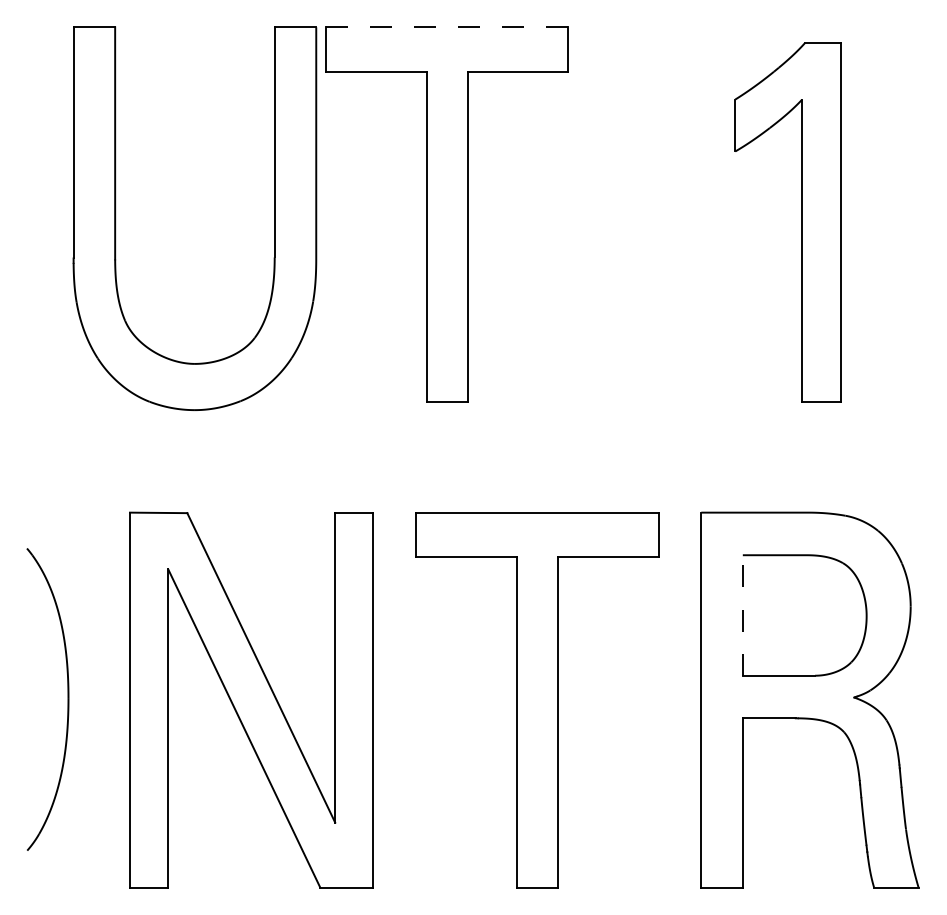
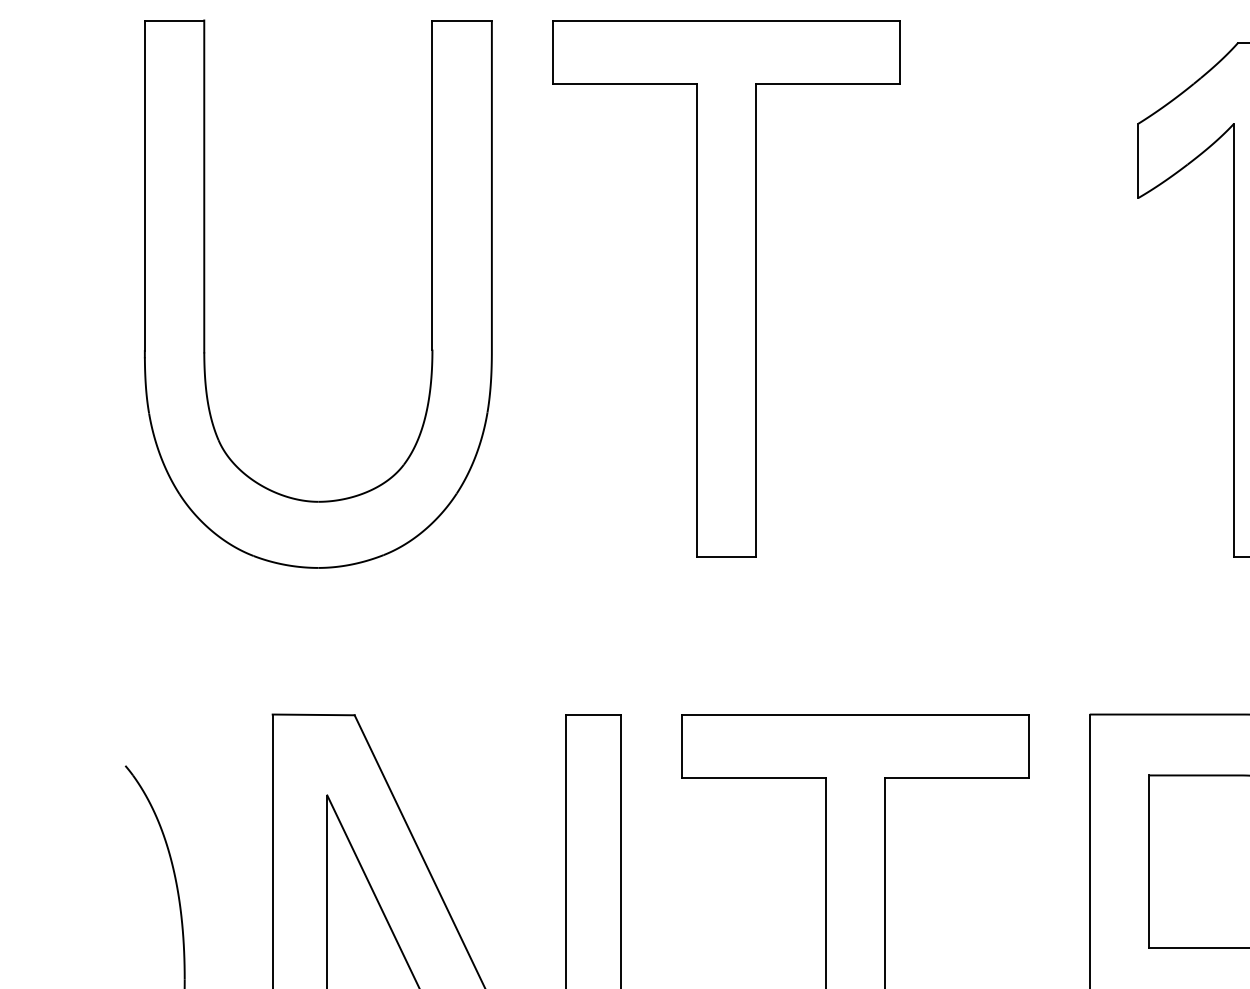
line: (446, 27) -> (725, 20), dashed -> solid
part: (116, 218) -> (206, 293), moved
line: (742, 614) -> (1148, 860), dashed -> solid

